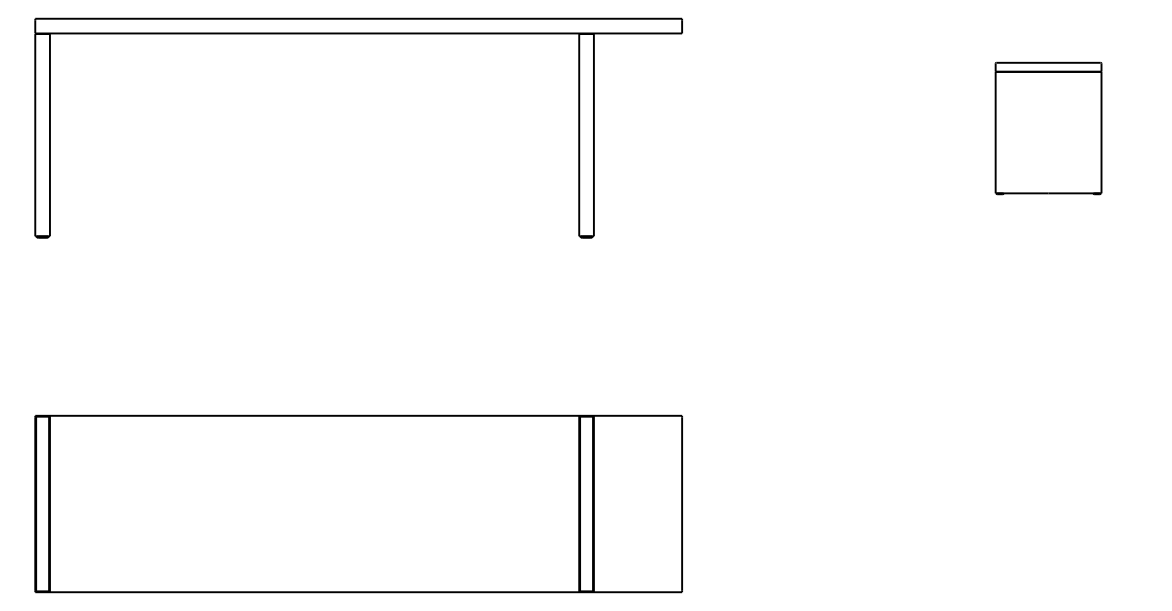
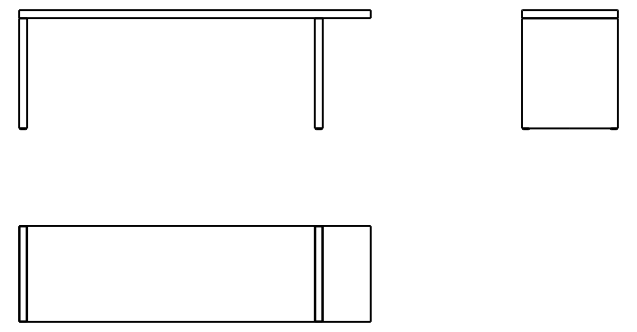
part: (1047, 127) -> (569, 69), size x1.67

